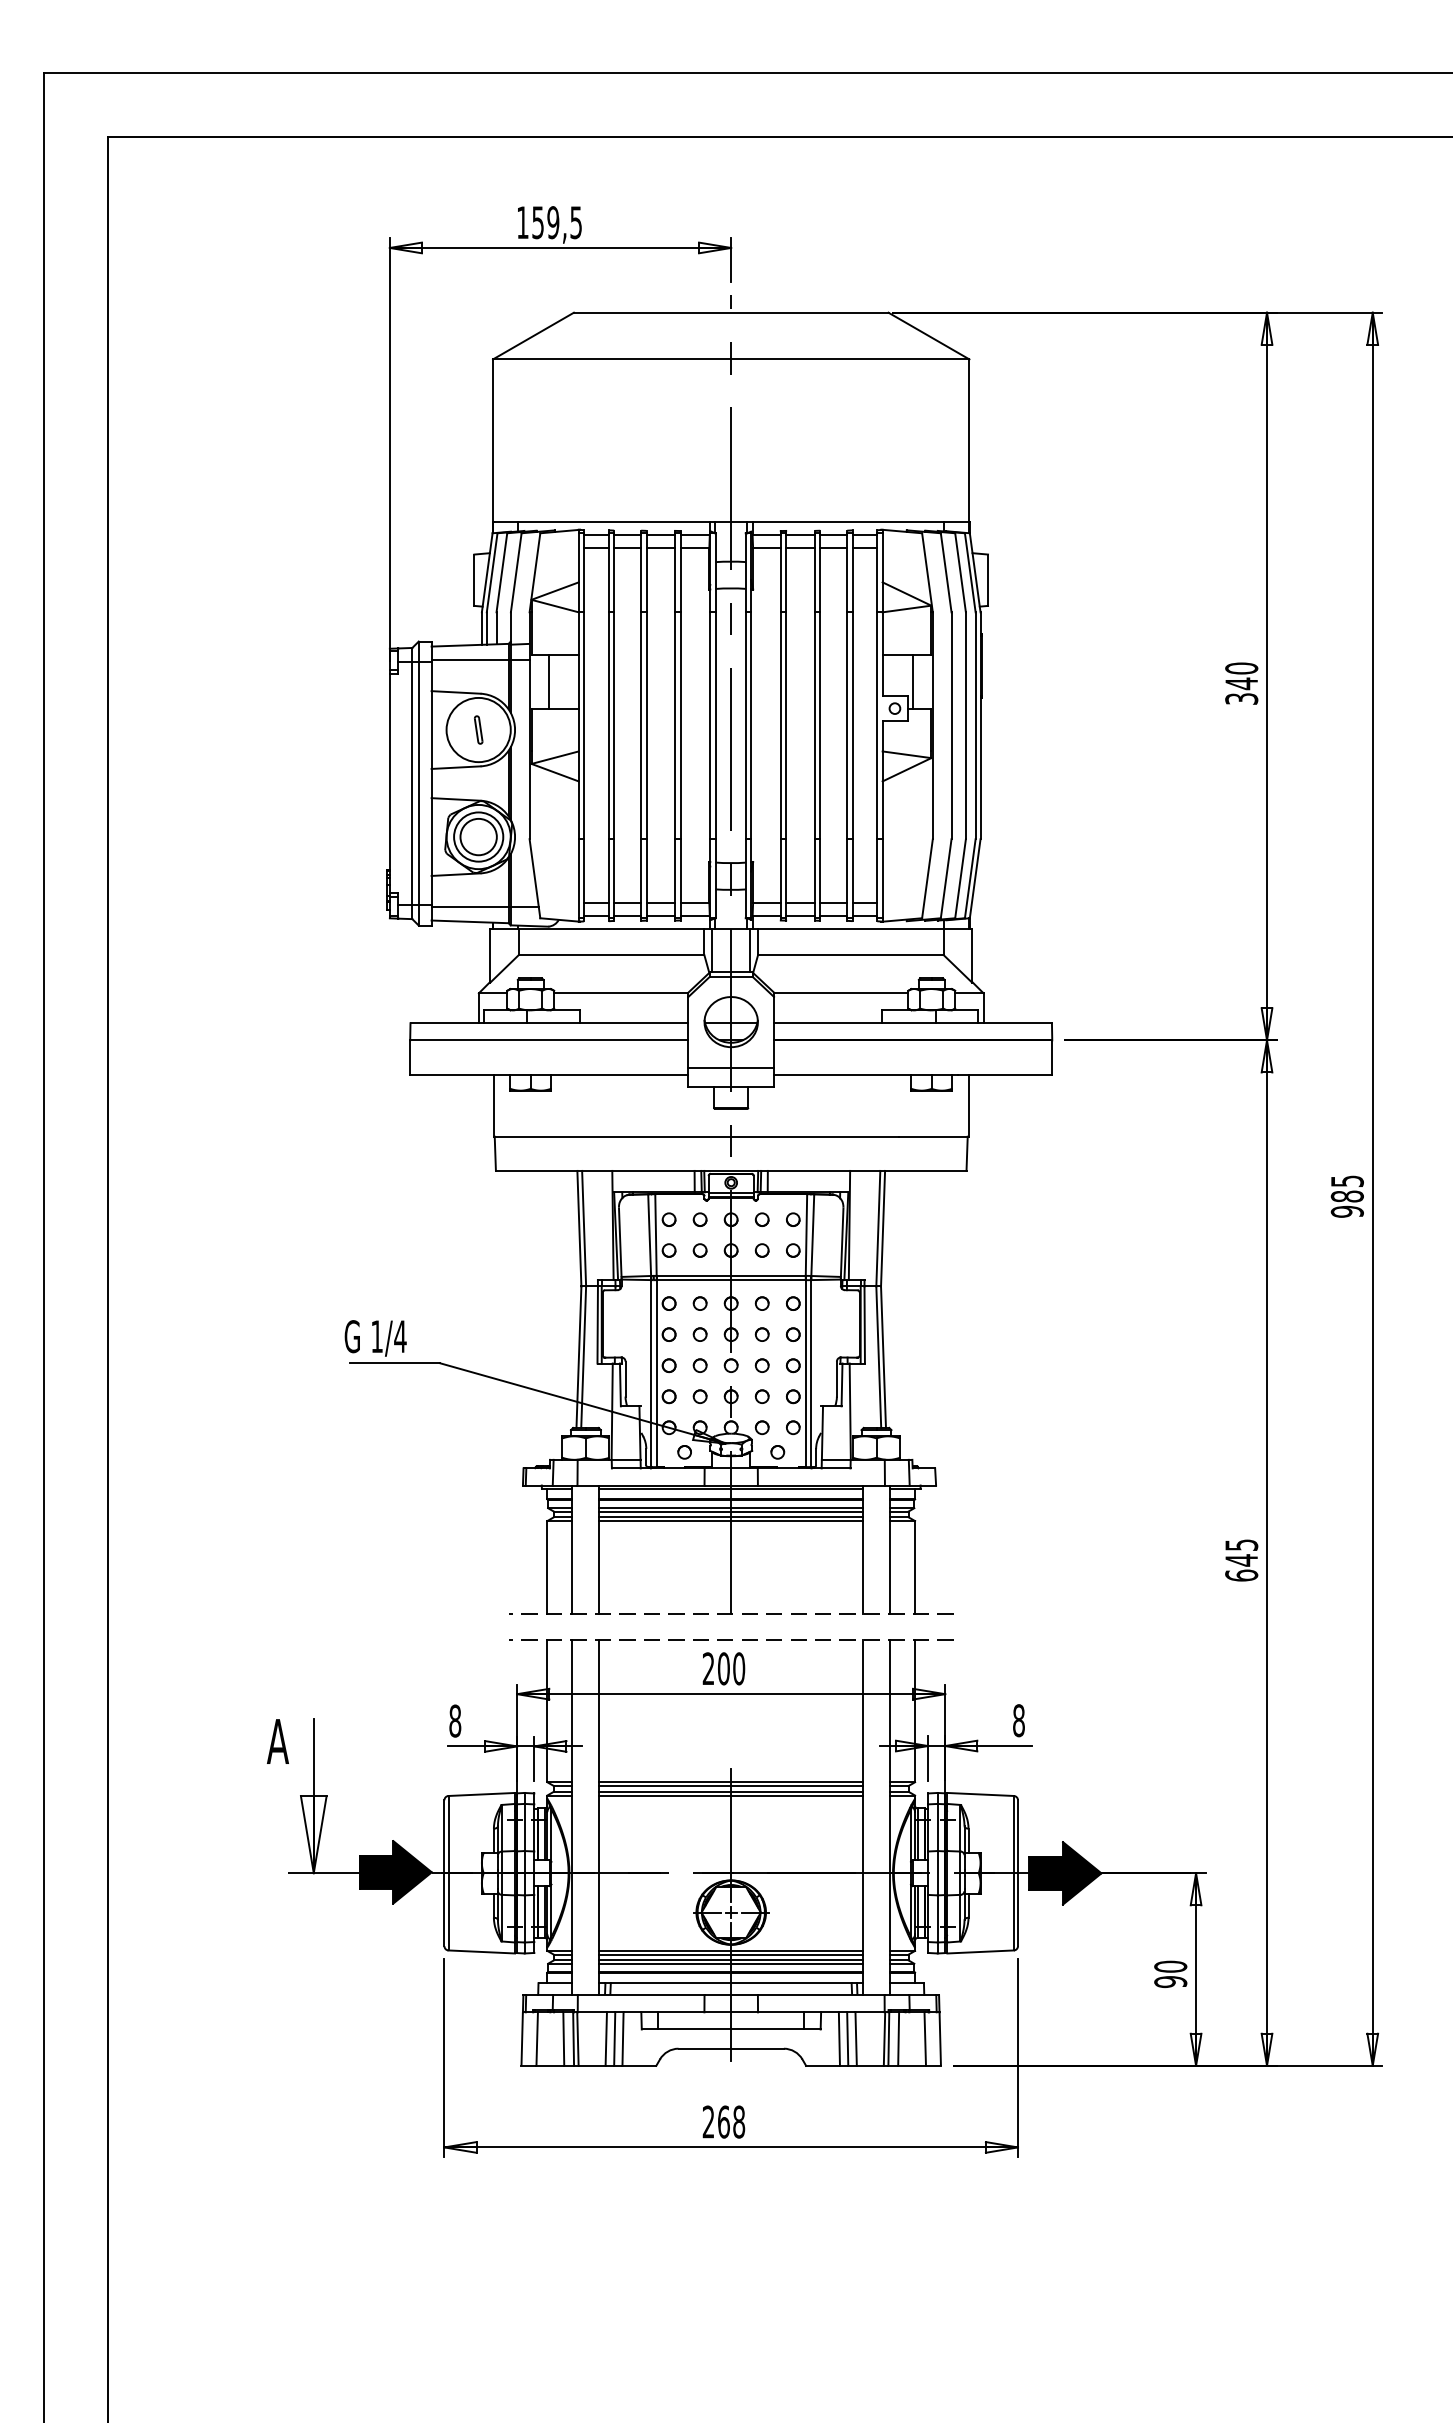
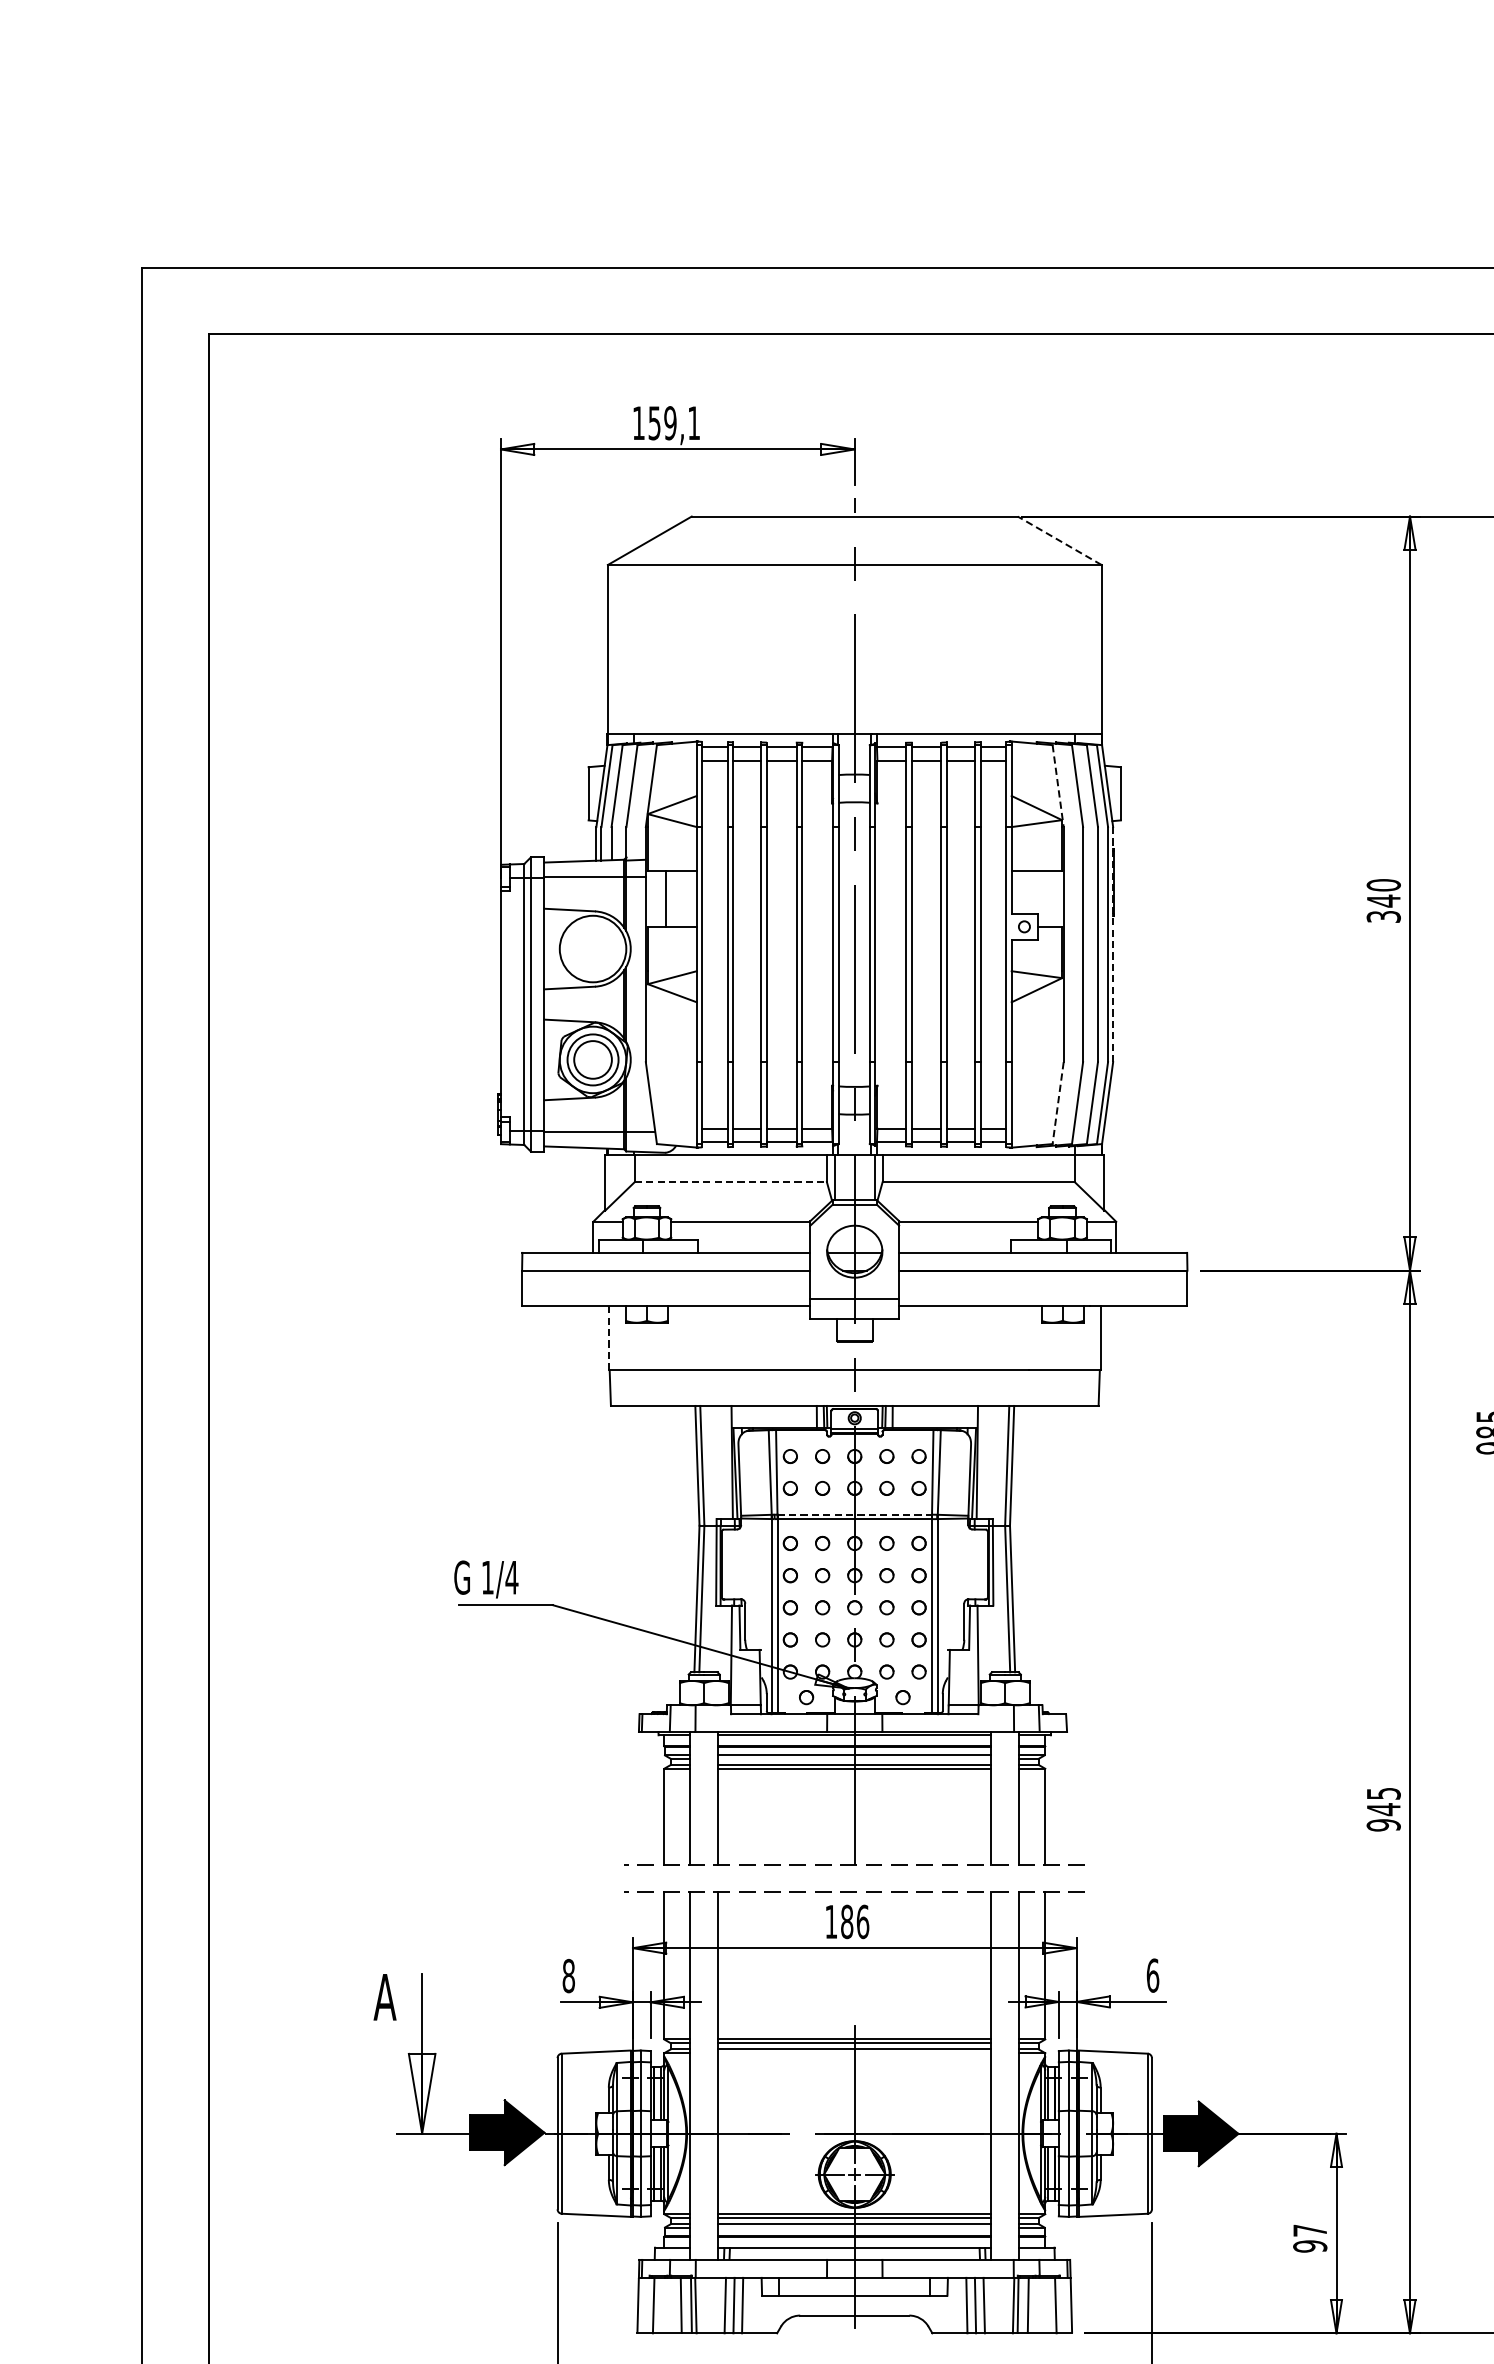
text: (575, 222) -> (693, 423), 159,5 -> 159,1
line: (928, 336) -> (1059, 541), solid -> dashed
line: (927, 572) -> (1058, 785), solid -> dashed
line: (912, 681) -> (1042, 898), removed
line: (980, 725) -> (1113, 944), solid -> dashed
part: (478, 729) -> (592, 948), removed
line: (927, 878) -> (1058, 1102), solid -> dashed
line: (611, 954) -> (730, 1181), solid -> dashed
line: (493, 1106) -> (608, 1339), solid -> dashed
line: (731, 1275) -> (855, 1514), solid -> dashed
line: (731, 1511) -> (855, 1758), removed
text: (1241, 1575) -> (1383, 1825), 645 -> 945
text: (723, 1668) -> (846, 1921), 200 -> 186
text: (1019, 1720) -> (1153, 1975), 8 -> 6
line: (731, 1795) -> (855, 2053), removed
line: (731, 1963) -> (855, 2227), removed
text: (1170, 1966) -> (1309, 2230), 90 -> 97

